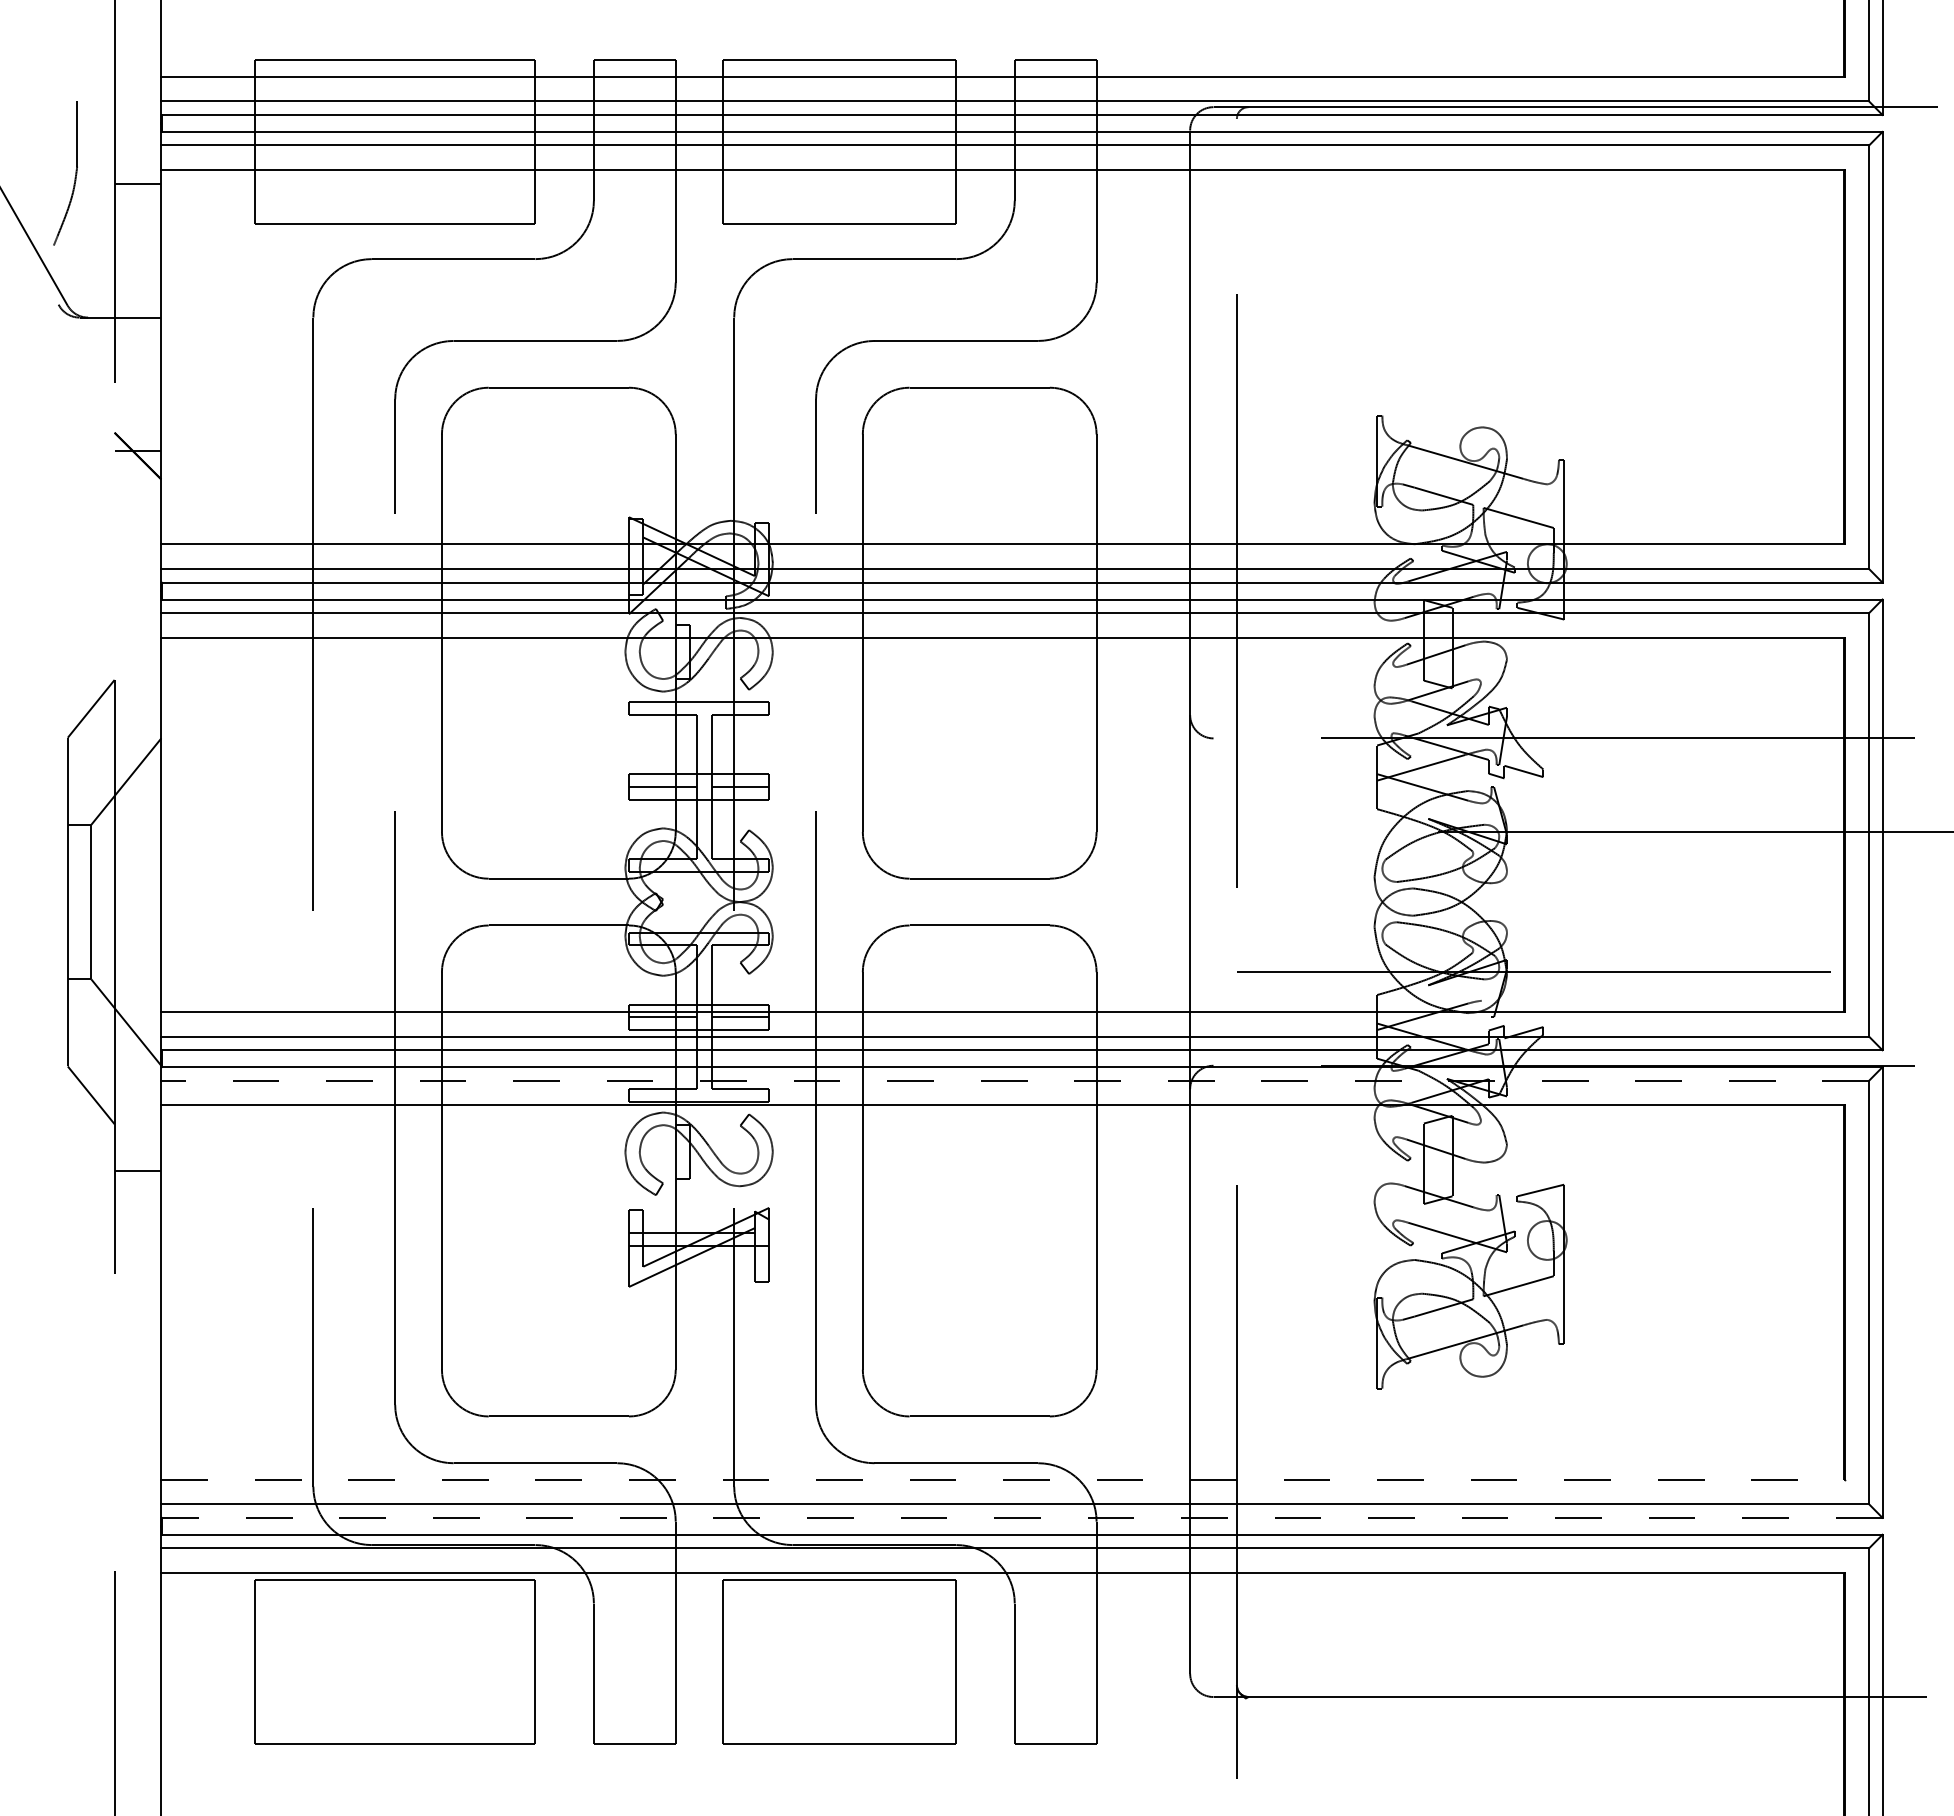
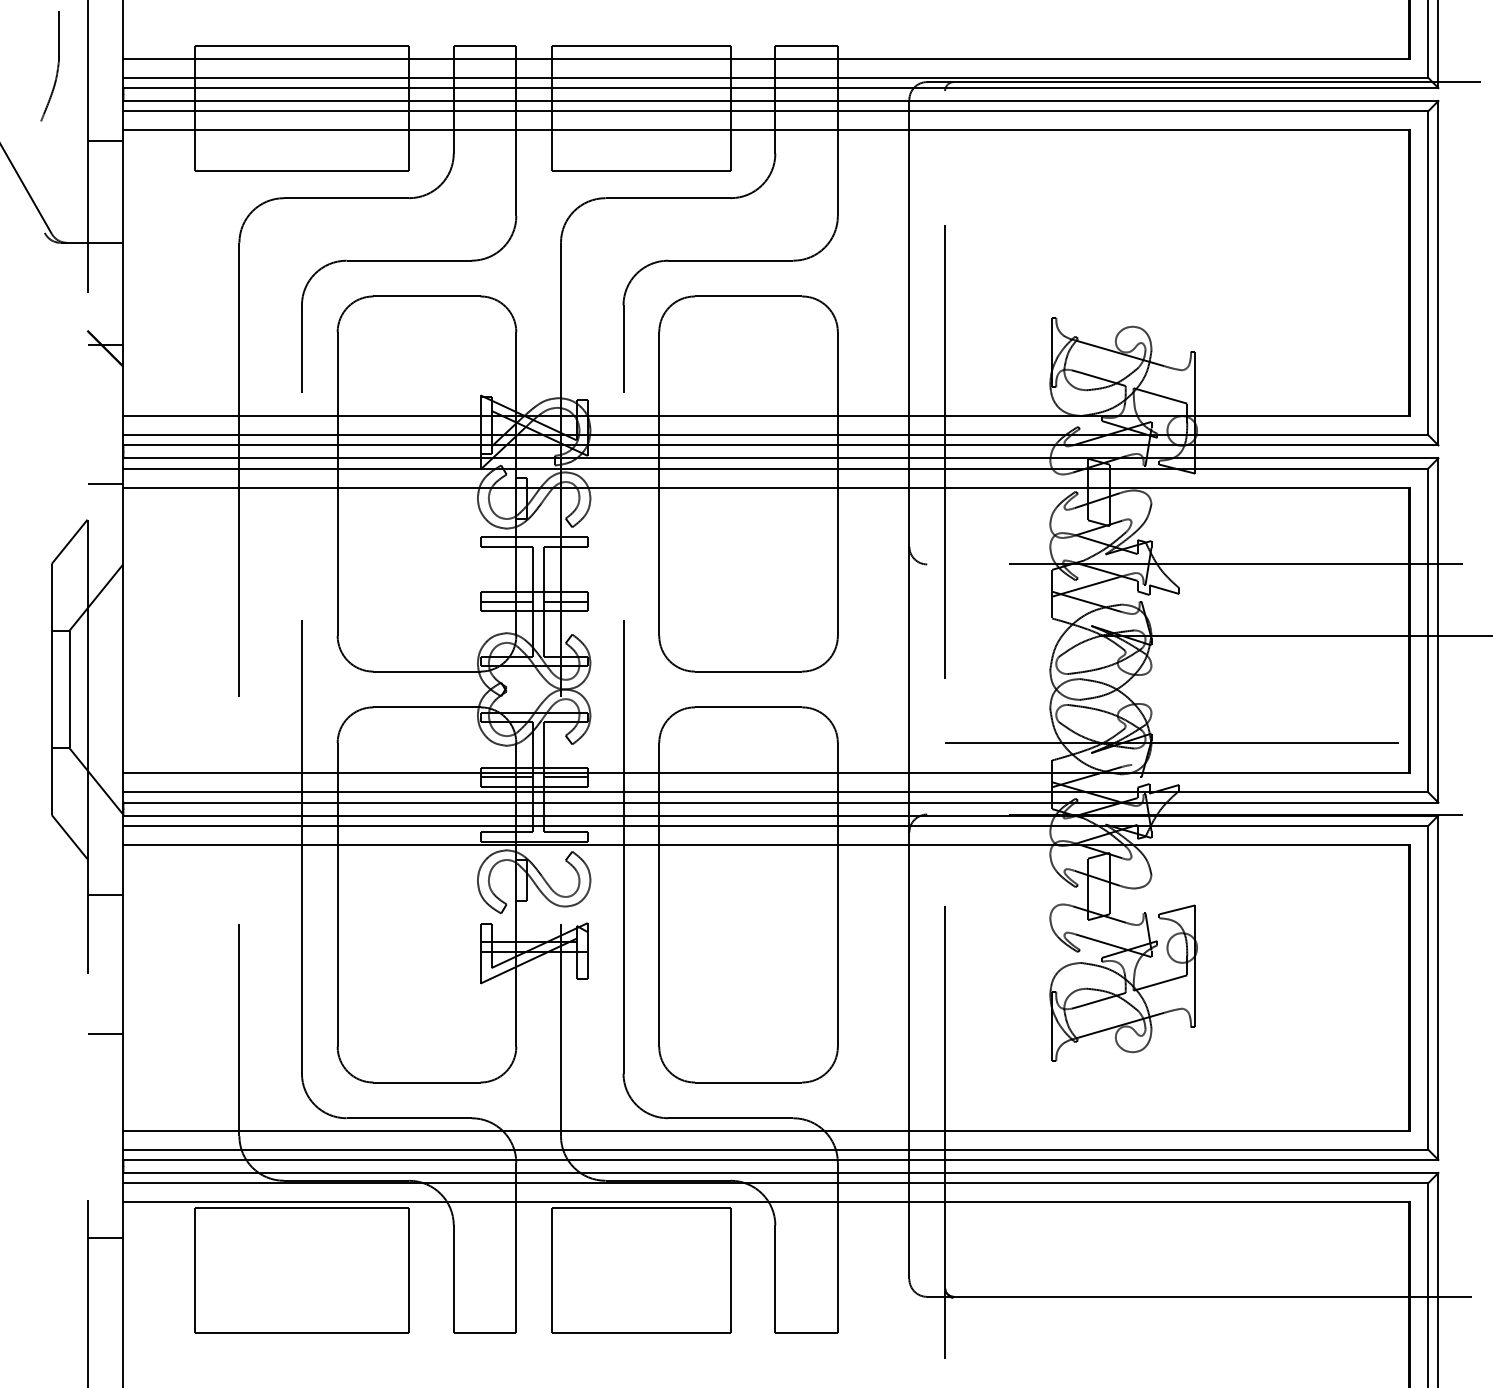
part: (74, 177) -> (56, 69), moved
line: (137, 633) -> (105, 484), added
line: (1015, 1080) -> (775, 825), dashed -> solid
line: (137, 1353) -> (105, 1034), added
line: (1003, 1479) -> (766, 1130), dashed -> solid
line: (1021, 1517) -> (780, 1159), dashed -> solid
line: (137, 1620) -> (105, 1238), added

